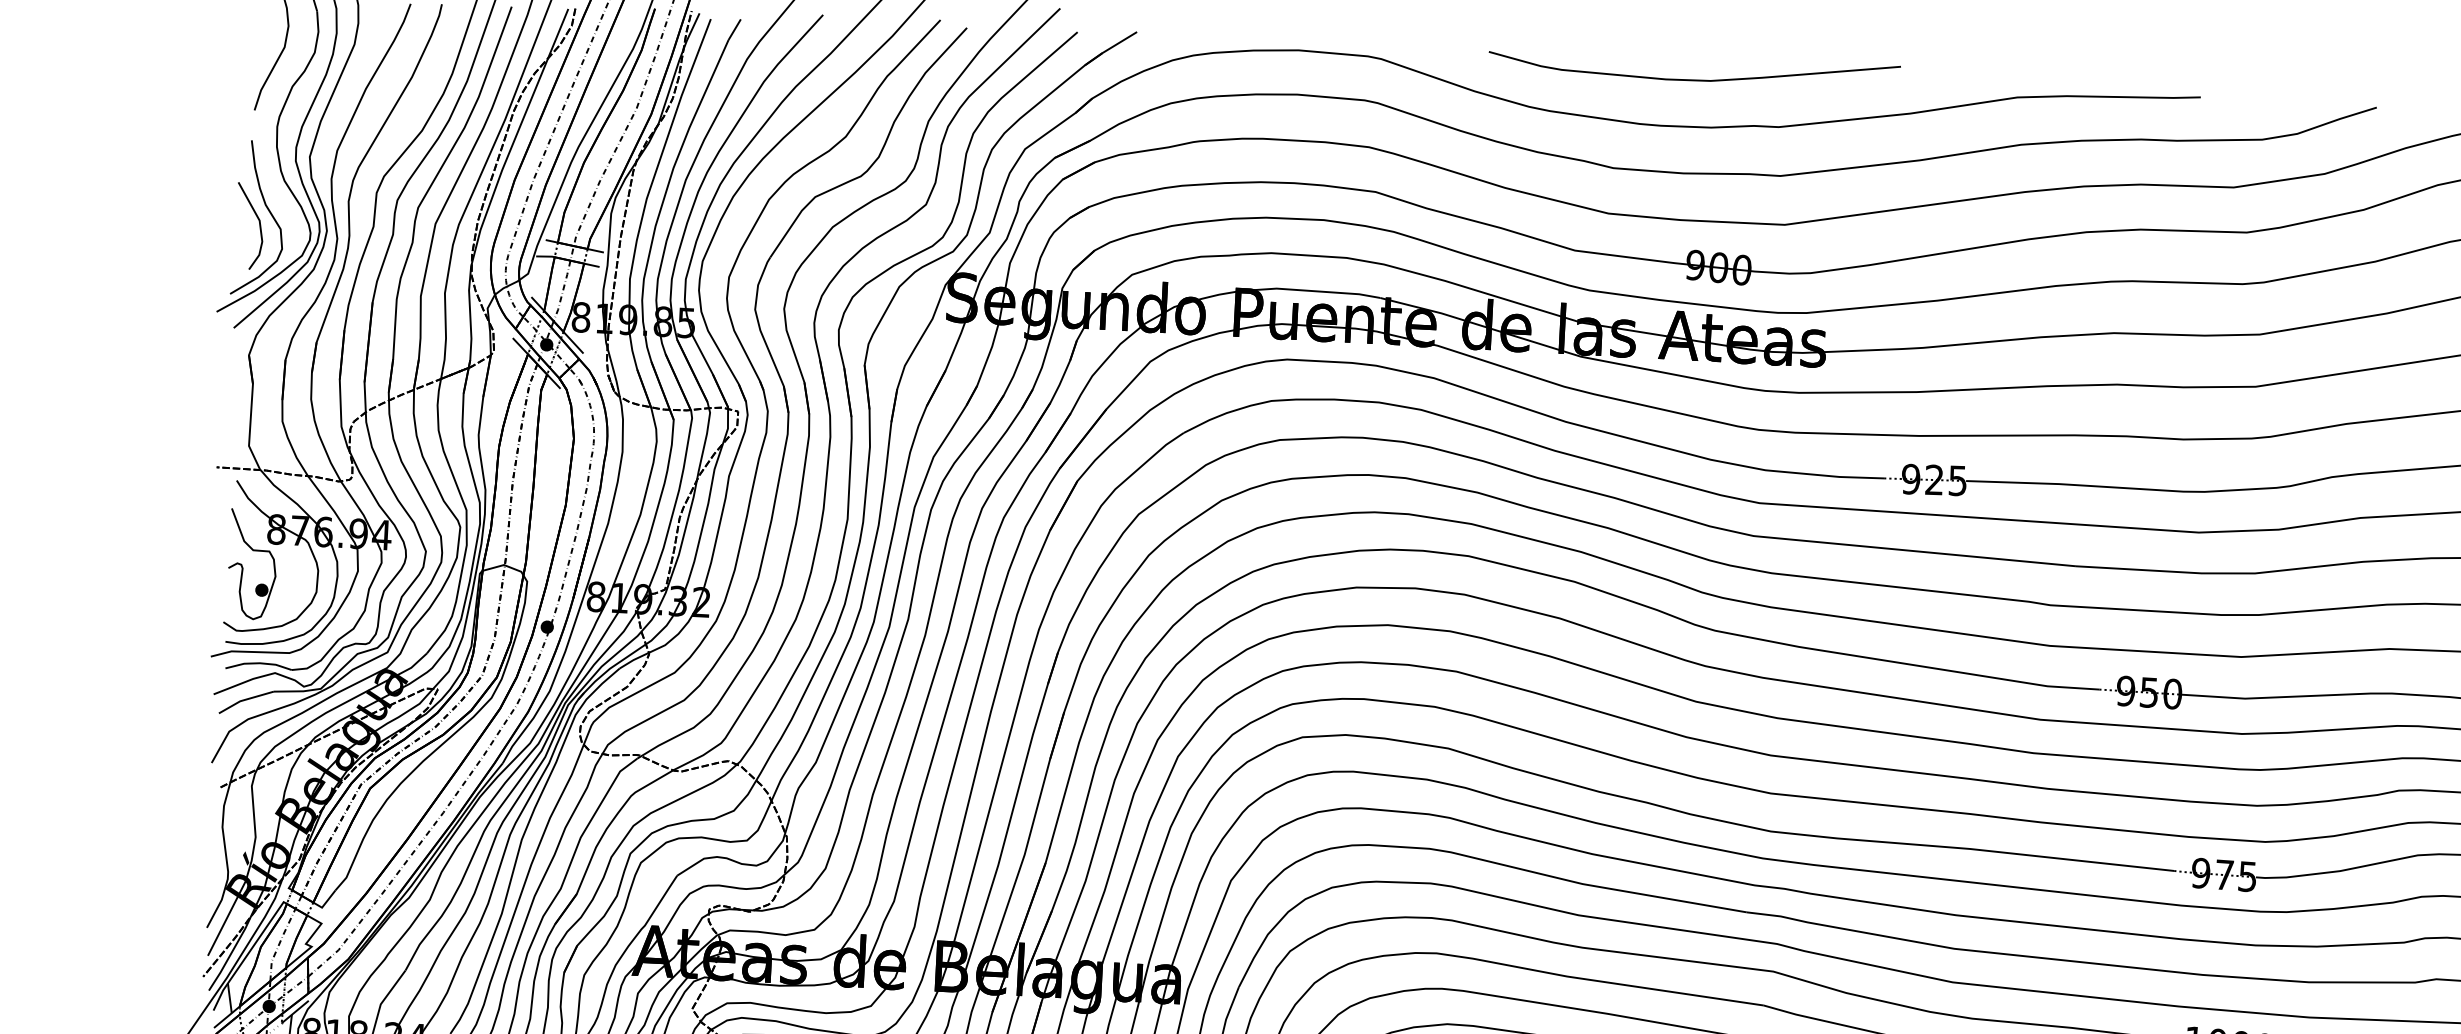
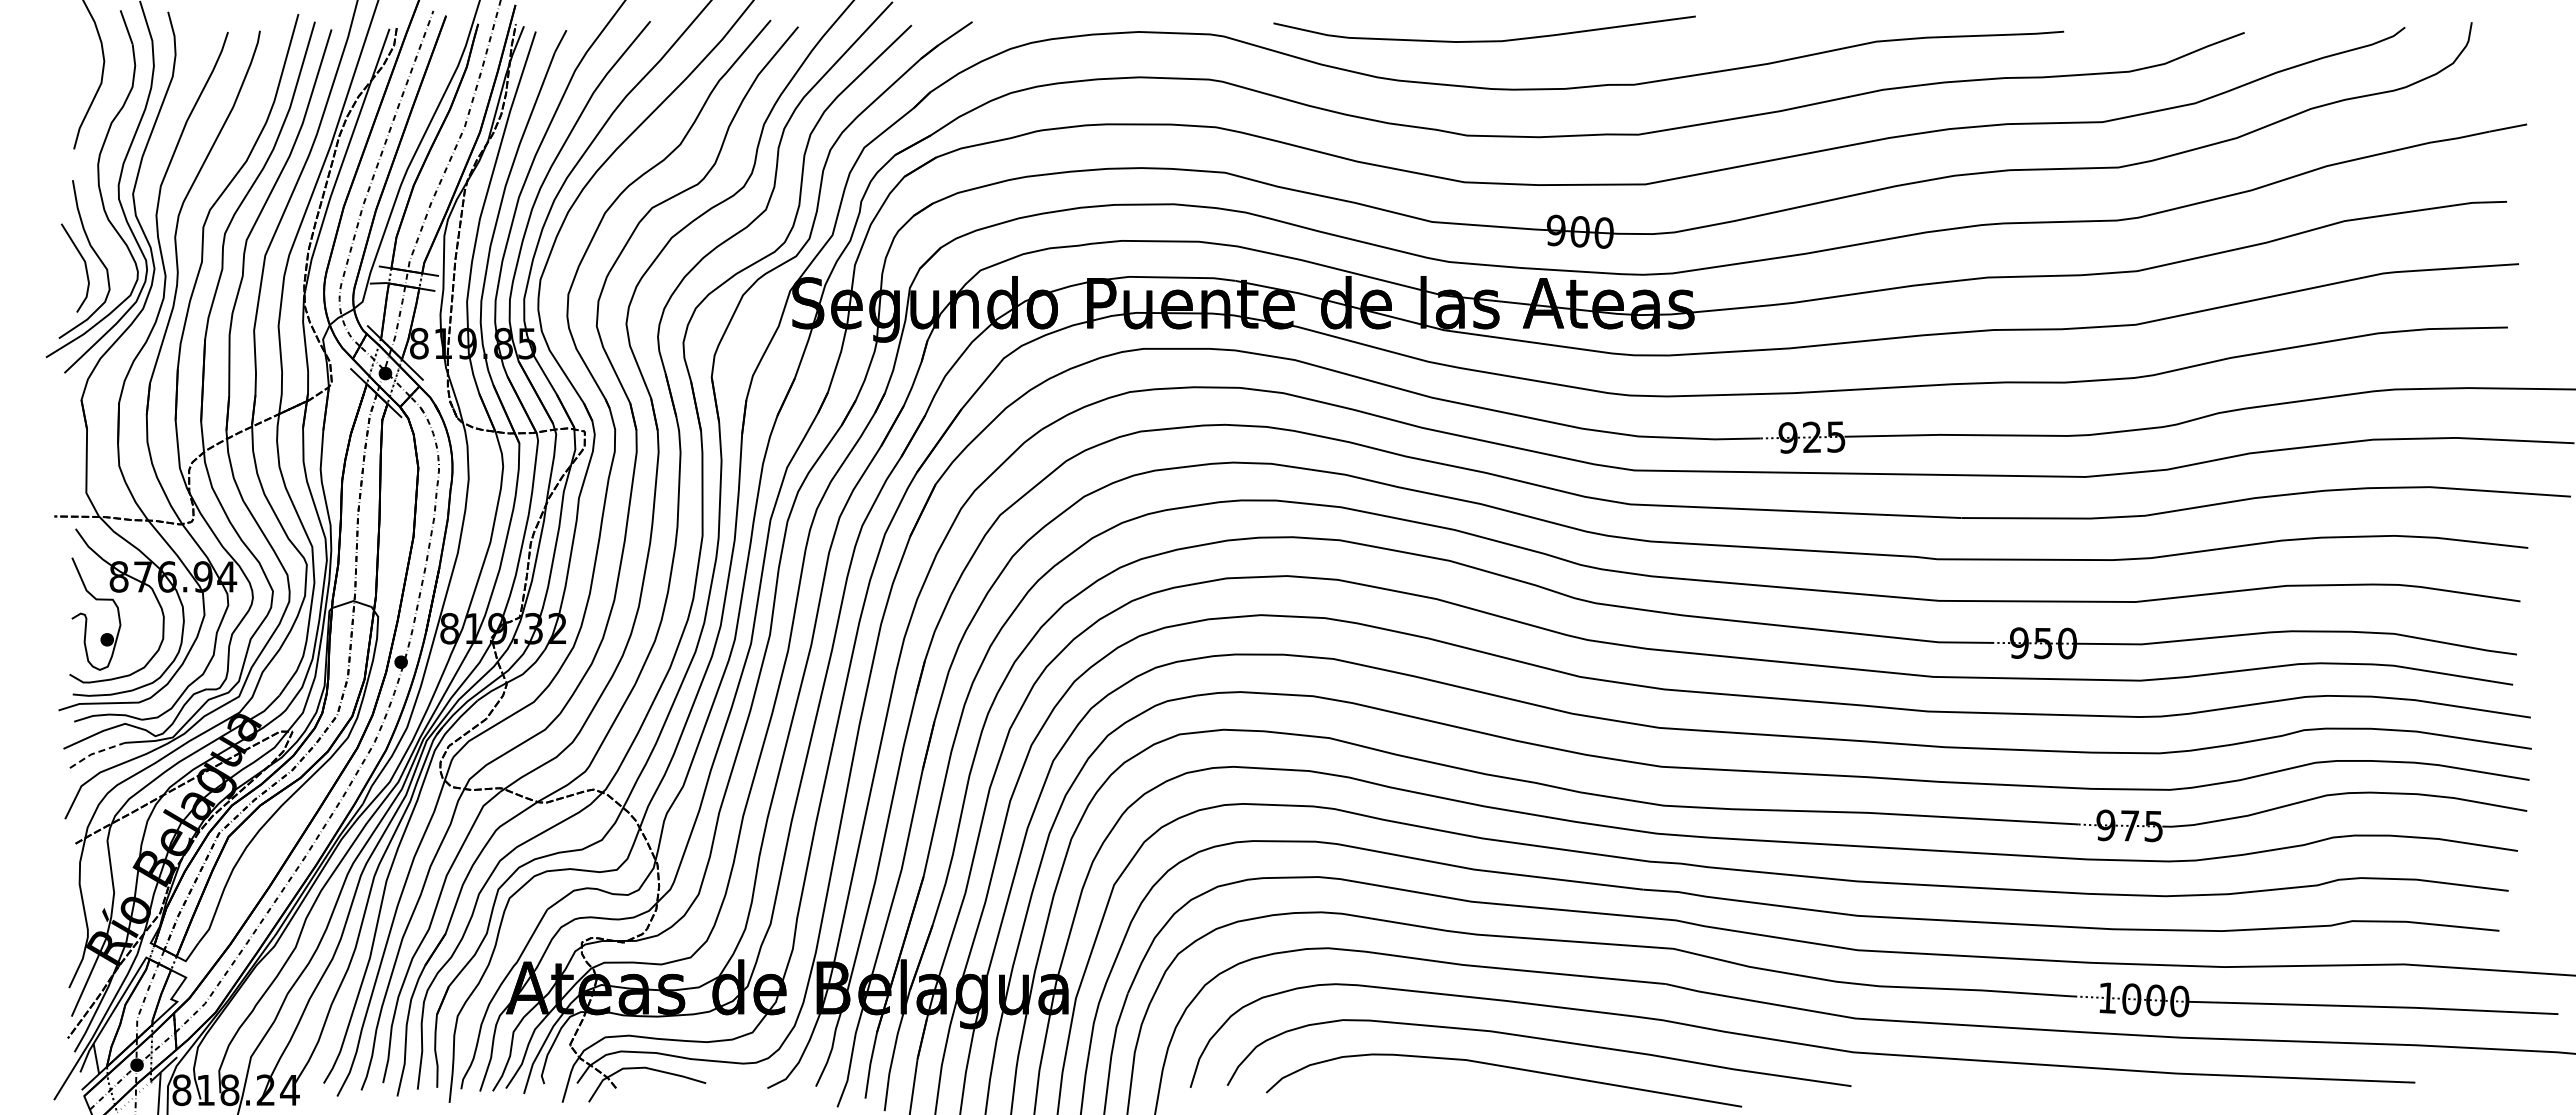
curve: (1693, 79) -> (1484, 40), moved
line: (244, 699) -> (95, 752), solid -> dashed

